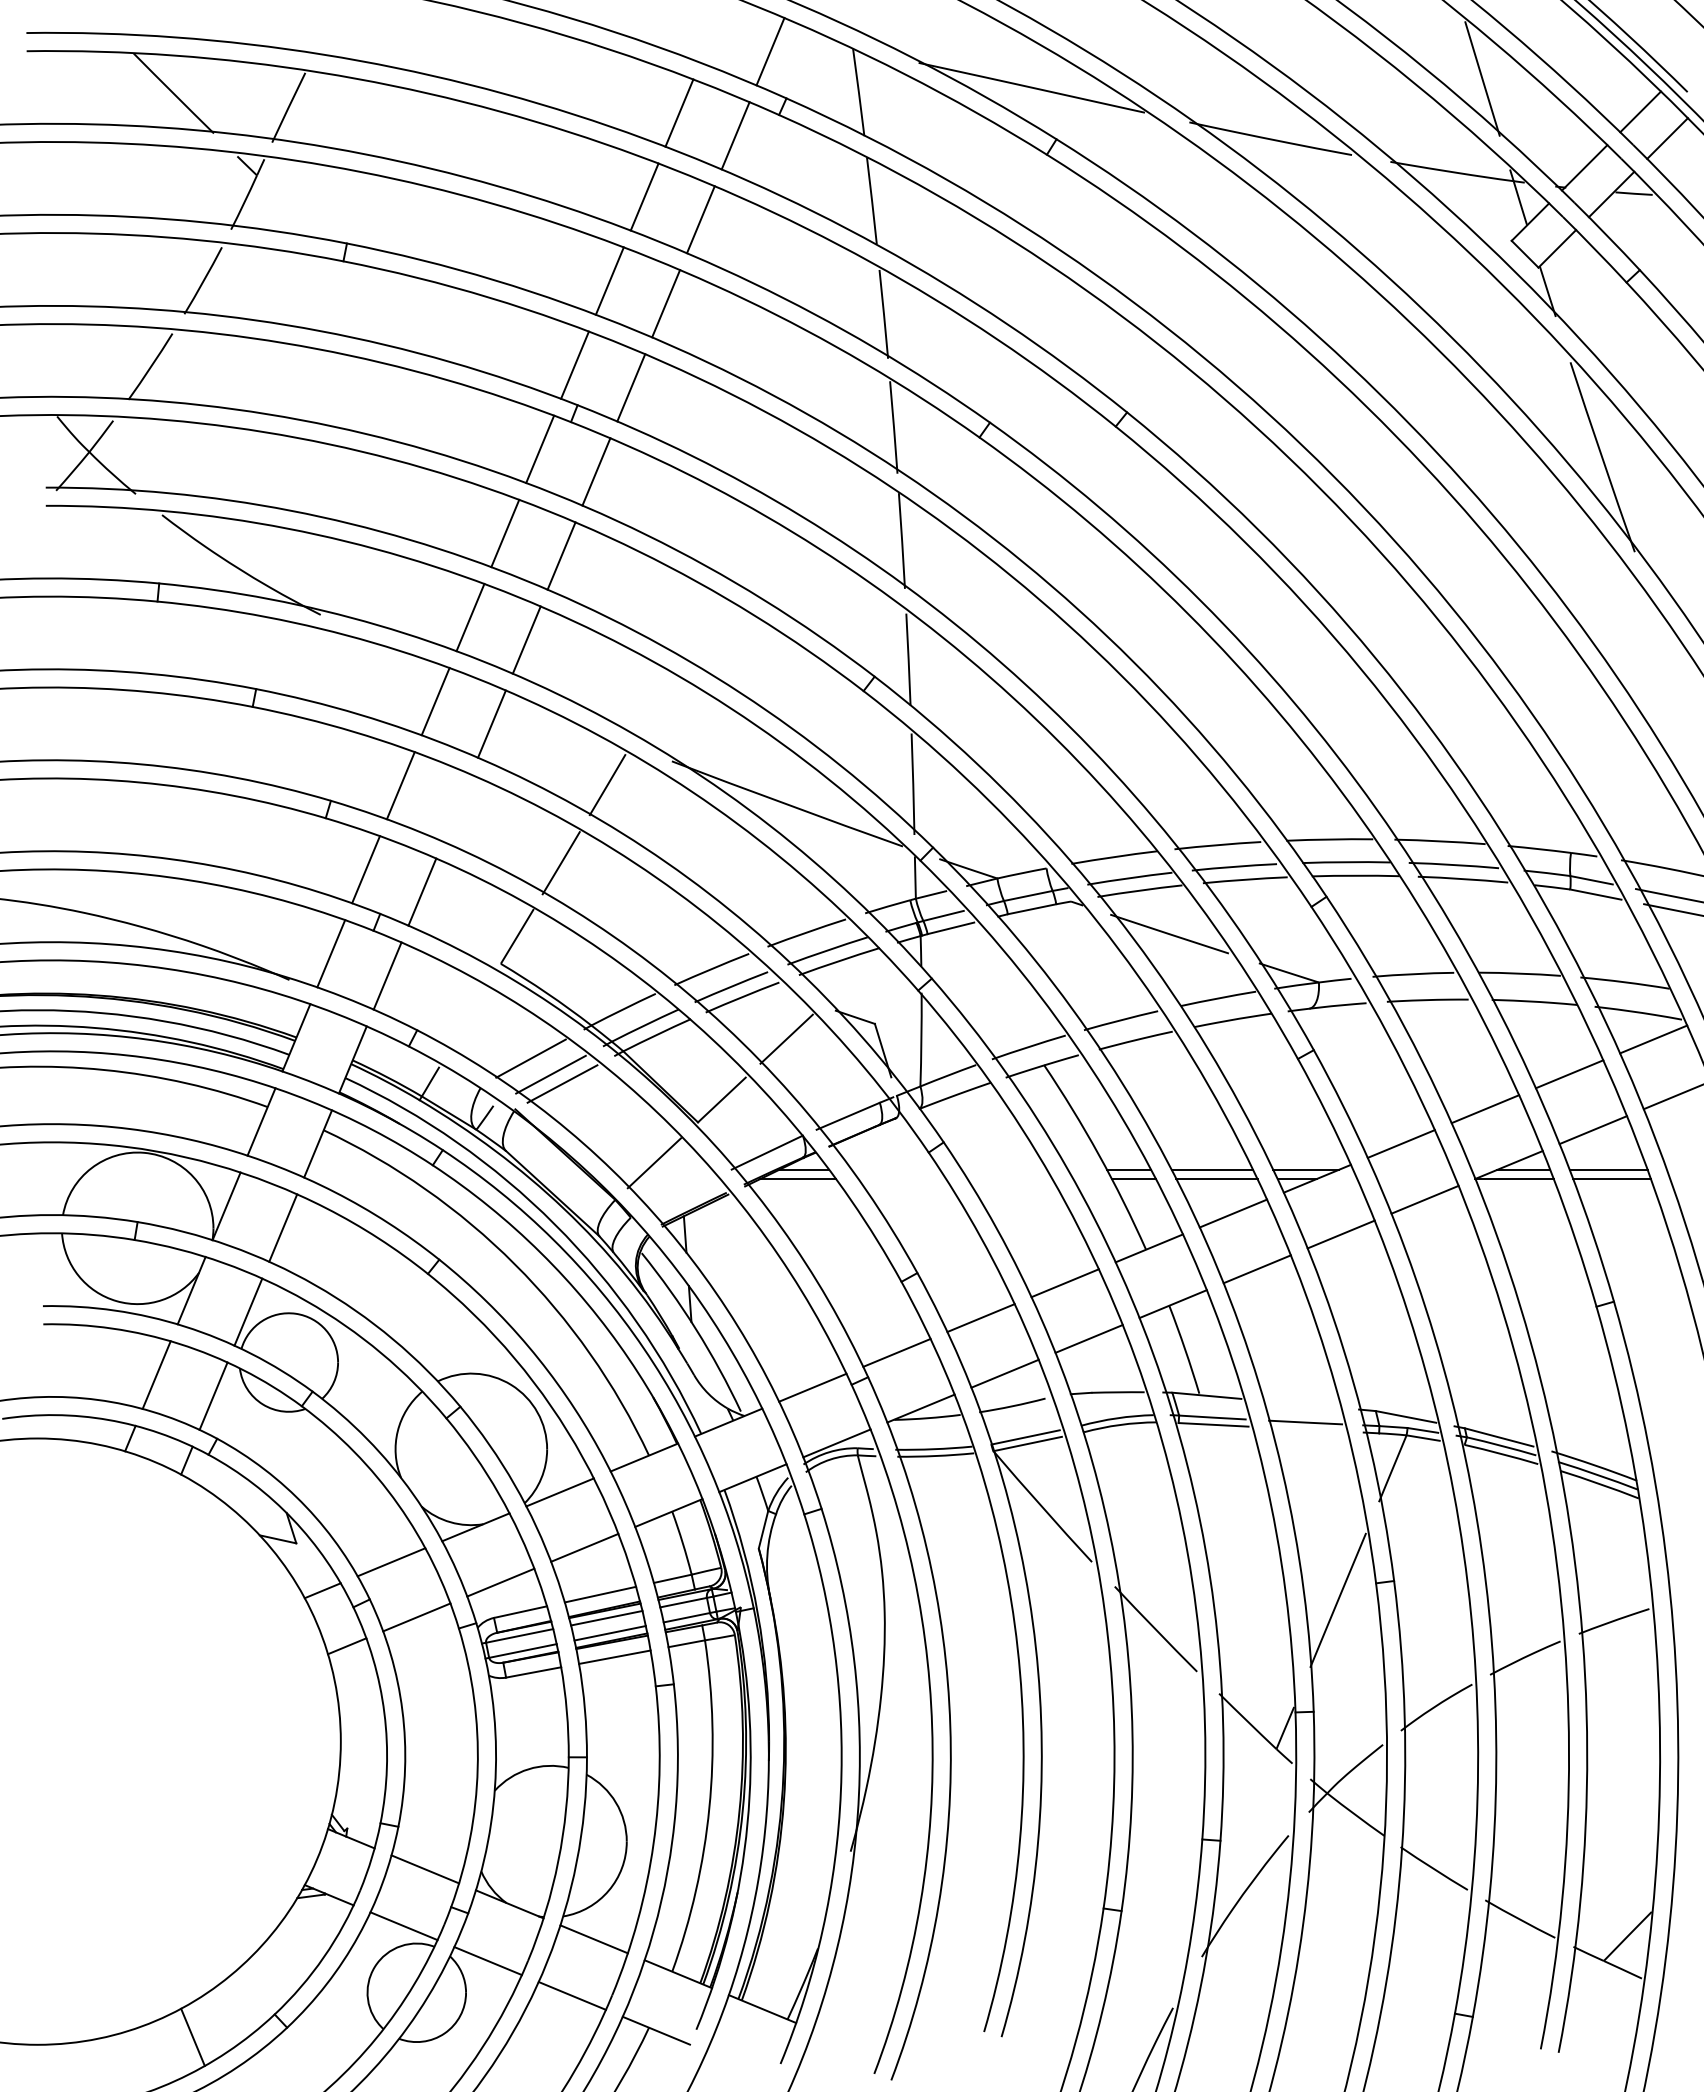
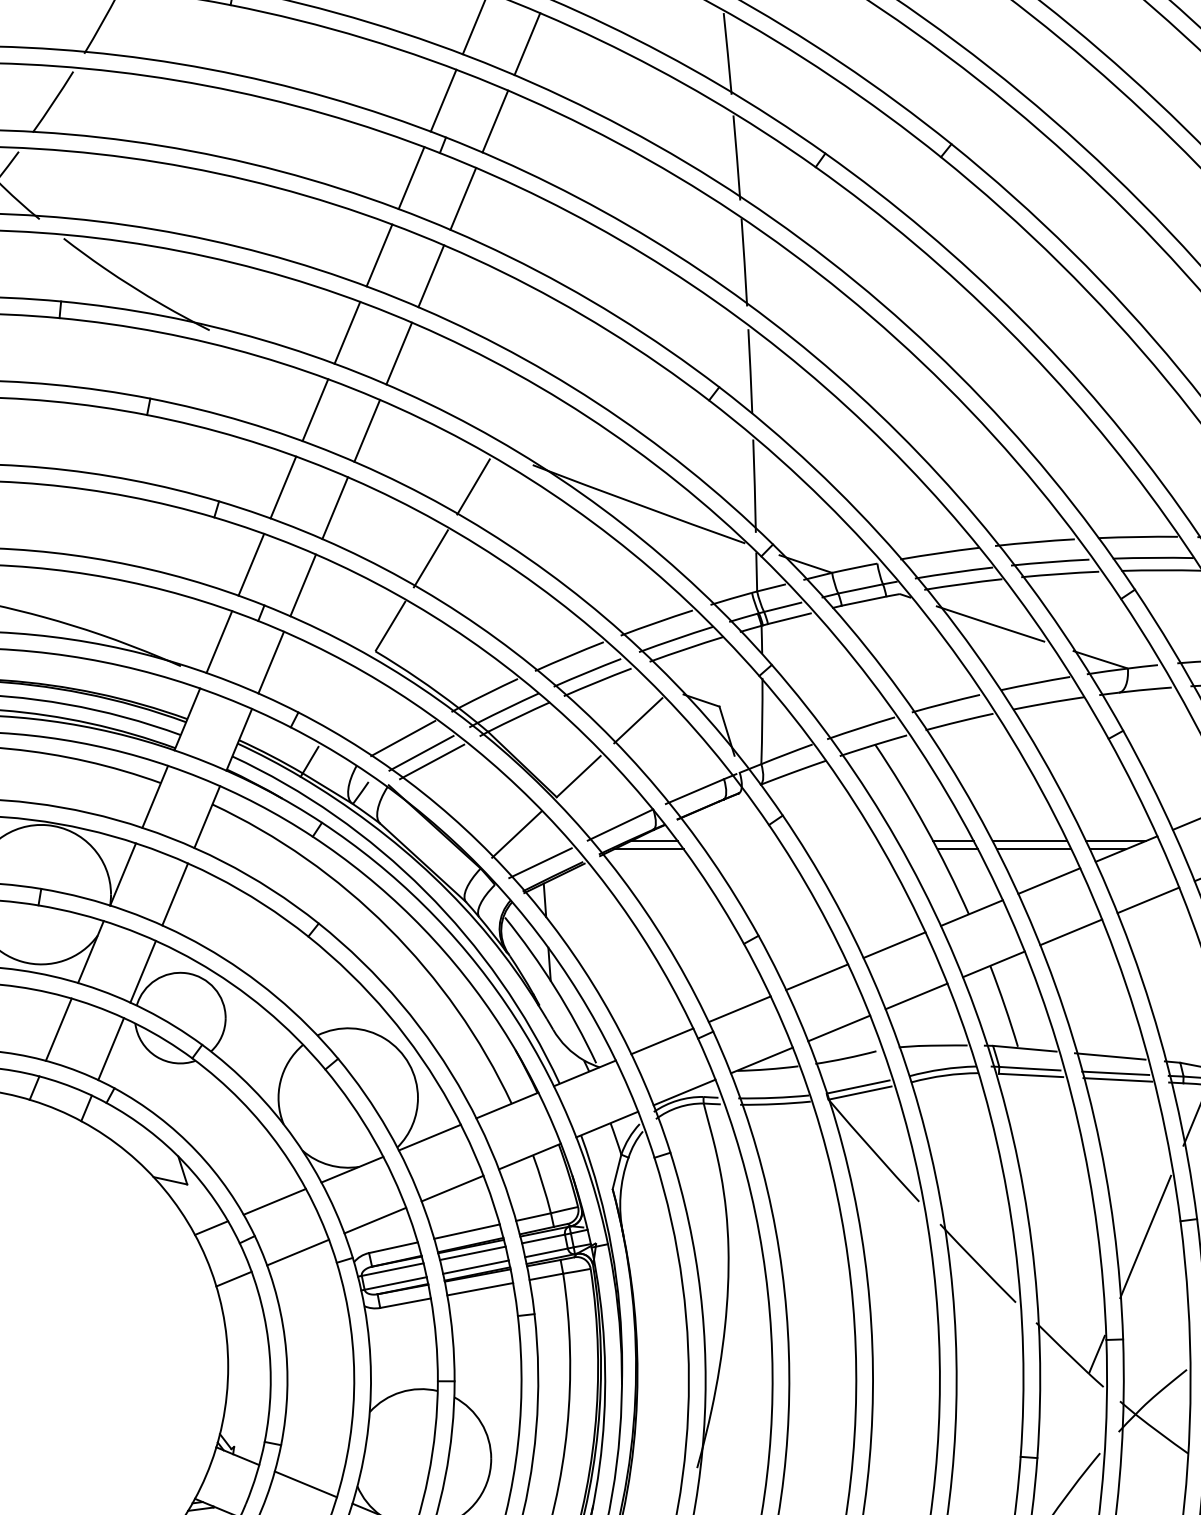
line: (457, 807) -> (335, 507), added
line: (680, 1193) -> (540, 862), added
line: (1299, 1403) -> (1110, 1055), added
line: (1307, 1429) -> (1117, 1079), added

